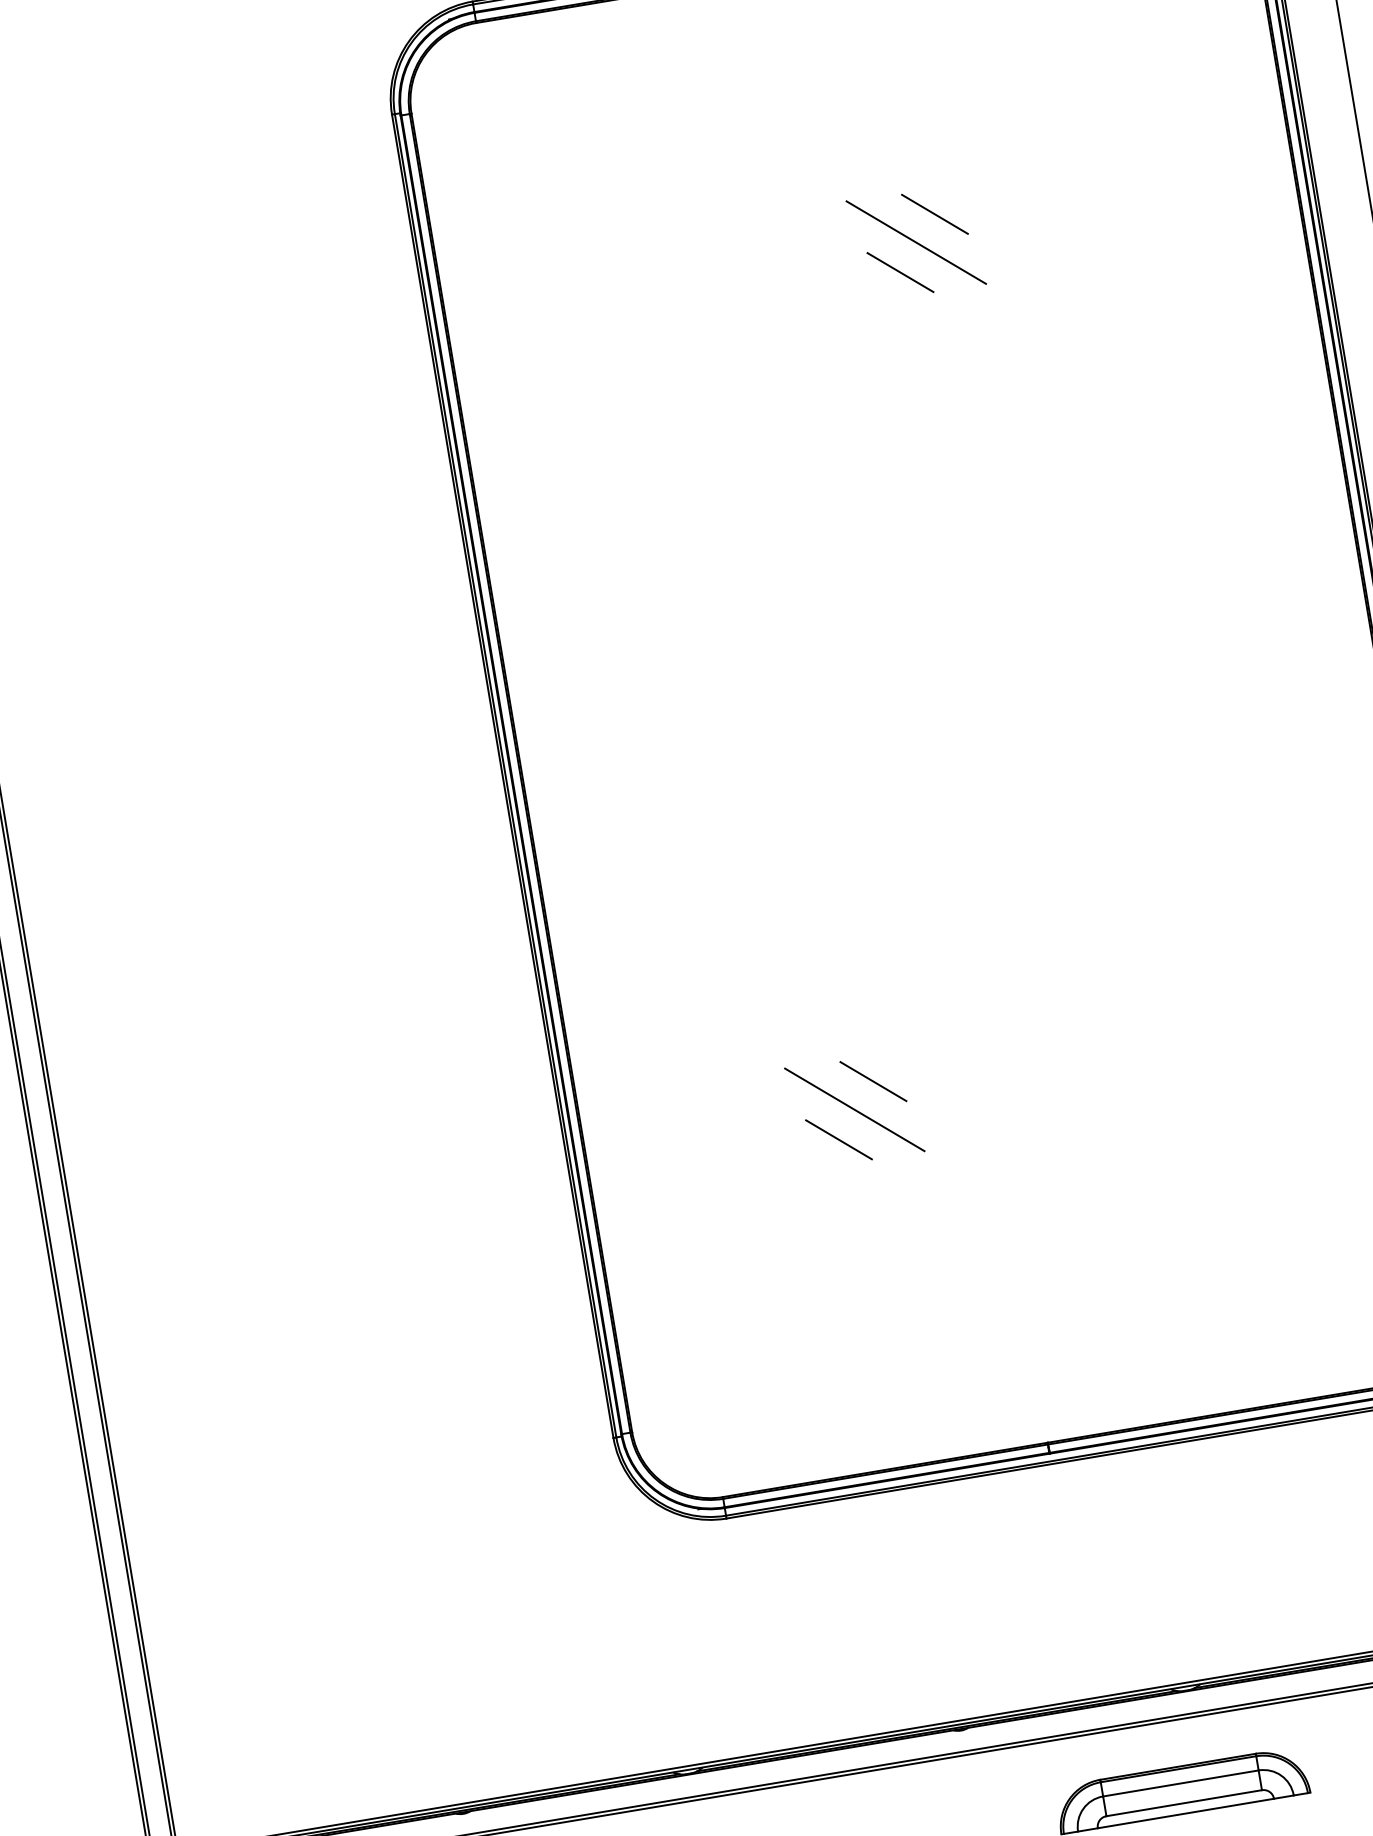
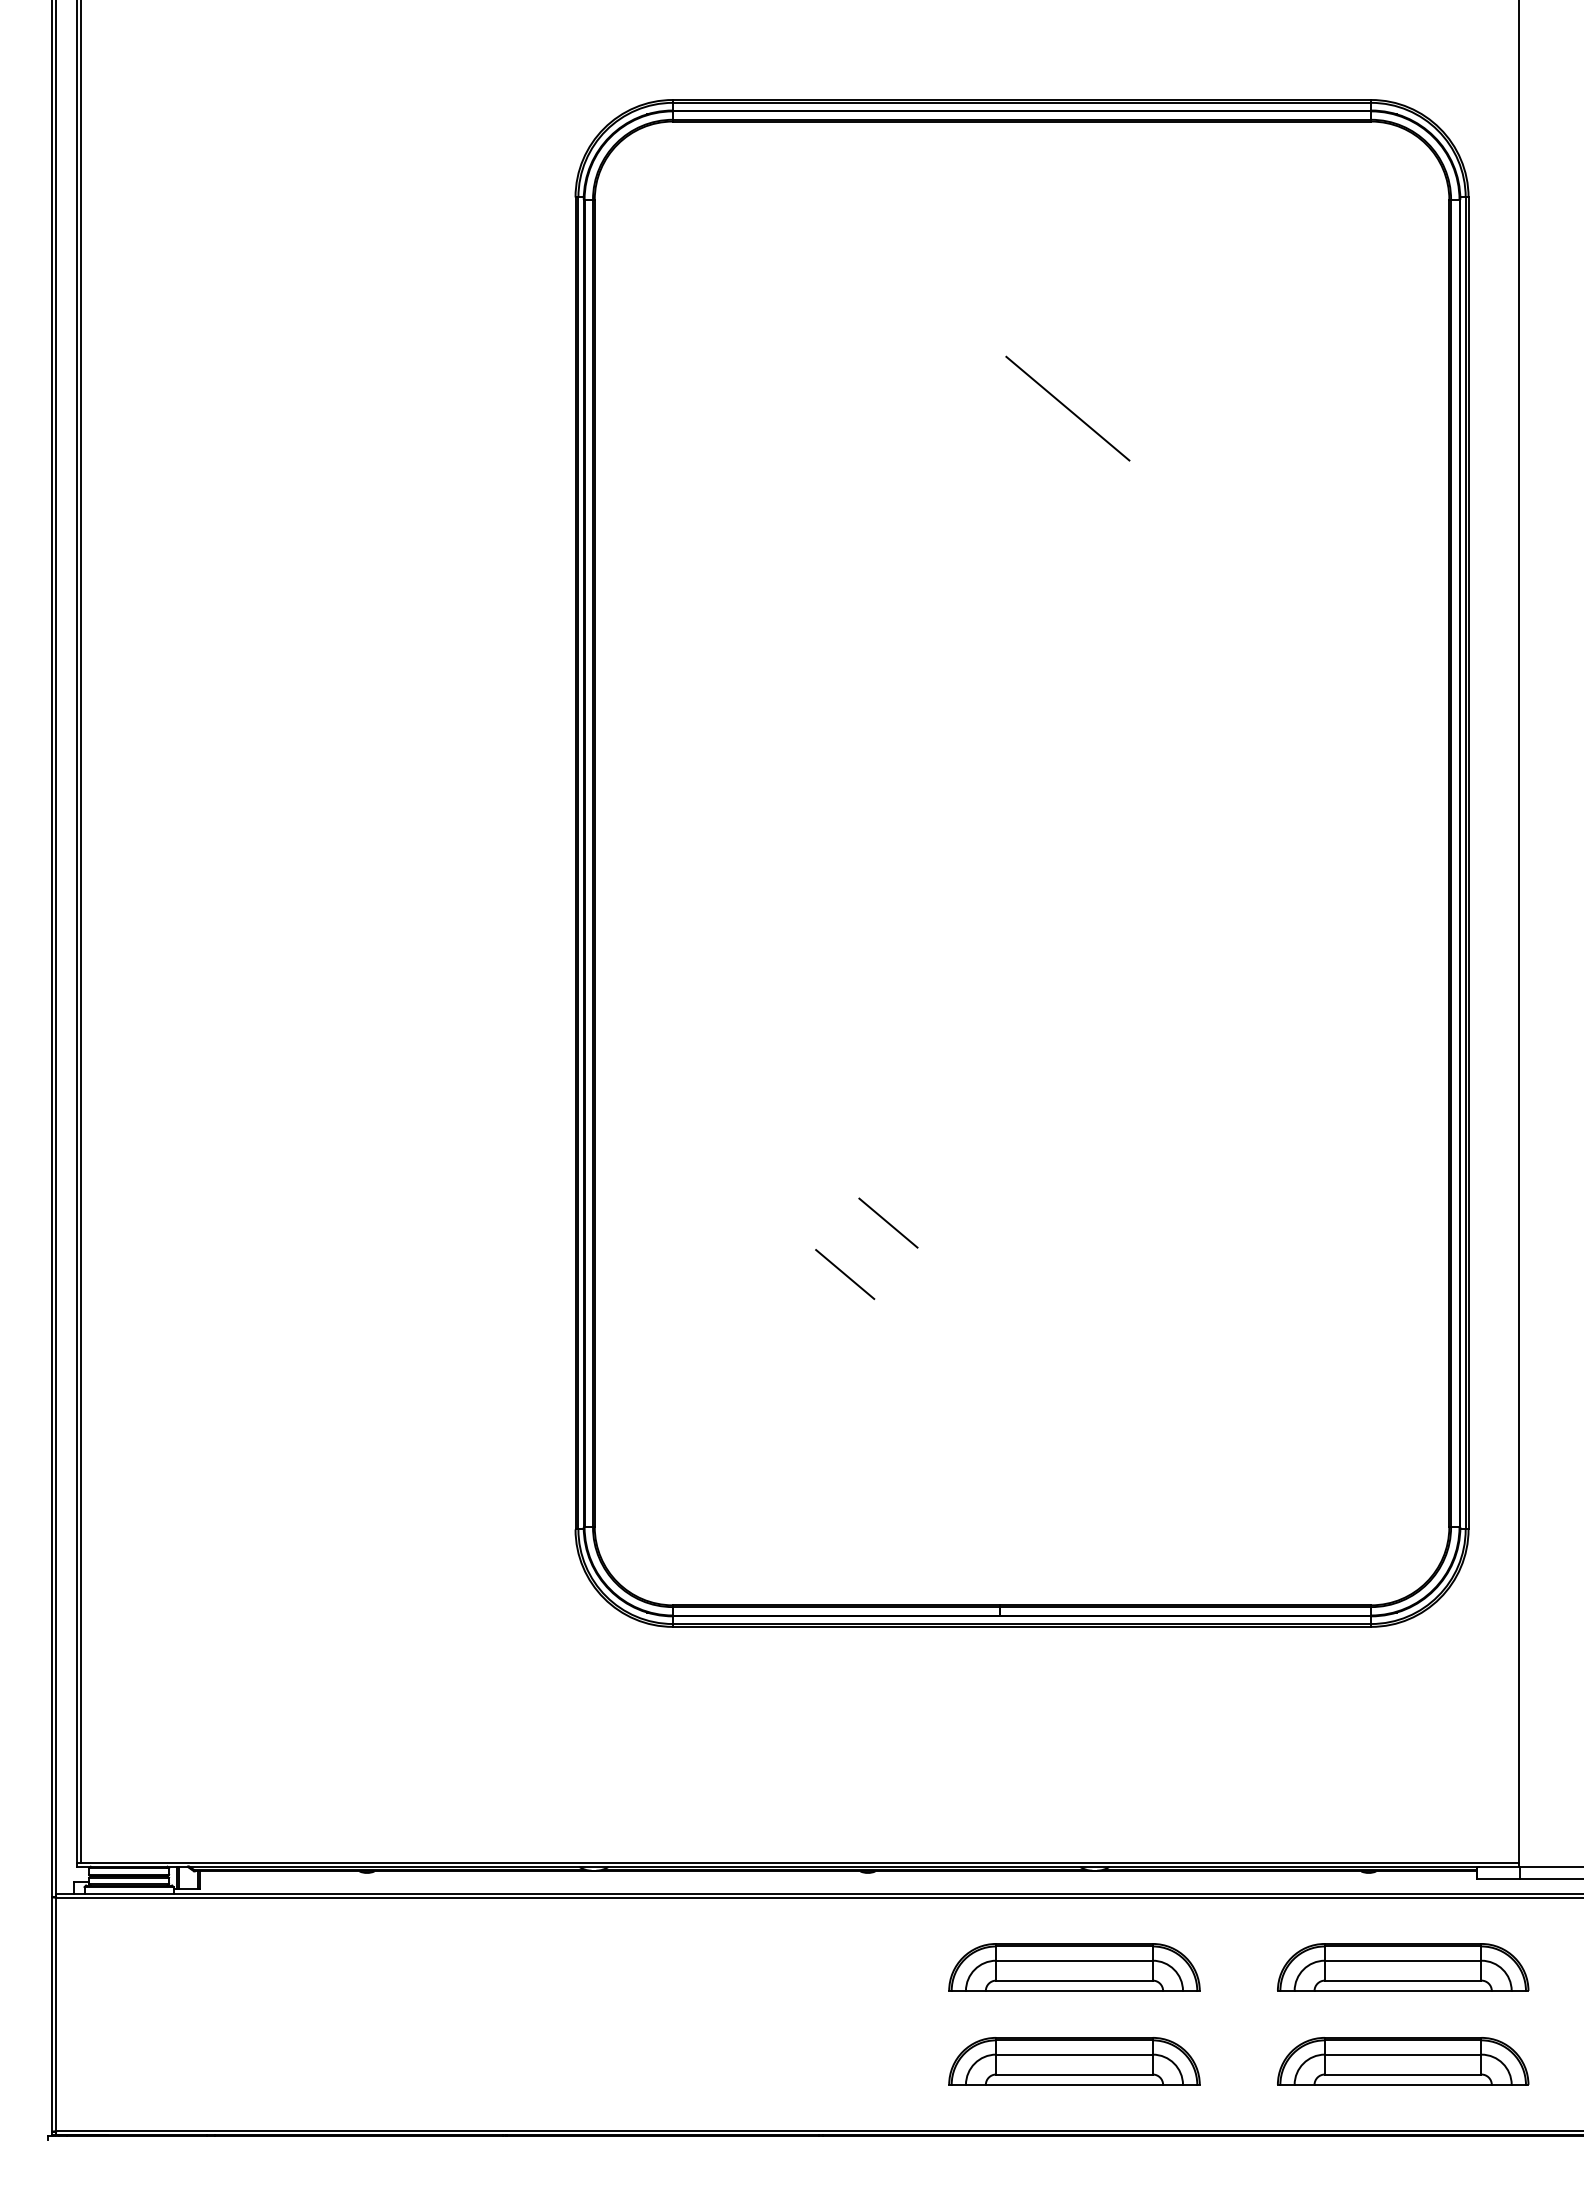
line: (934, 213) -> (1090, 383), removed
line: (900, 271) -> (1047, 434), removed
line: (854, 1109) -> (865, 1247), removed

